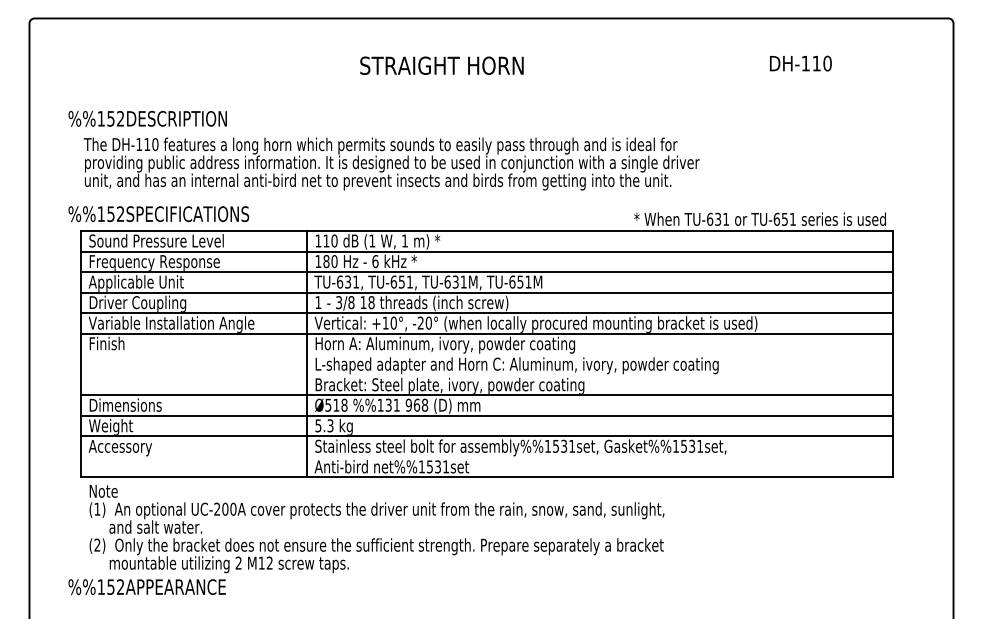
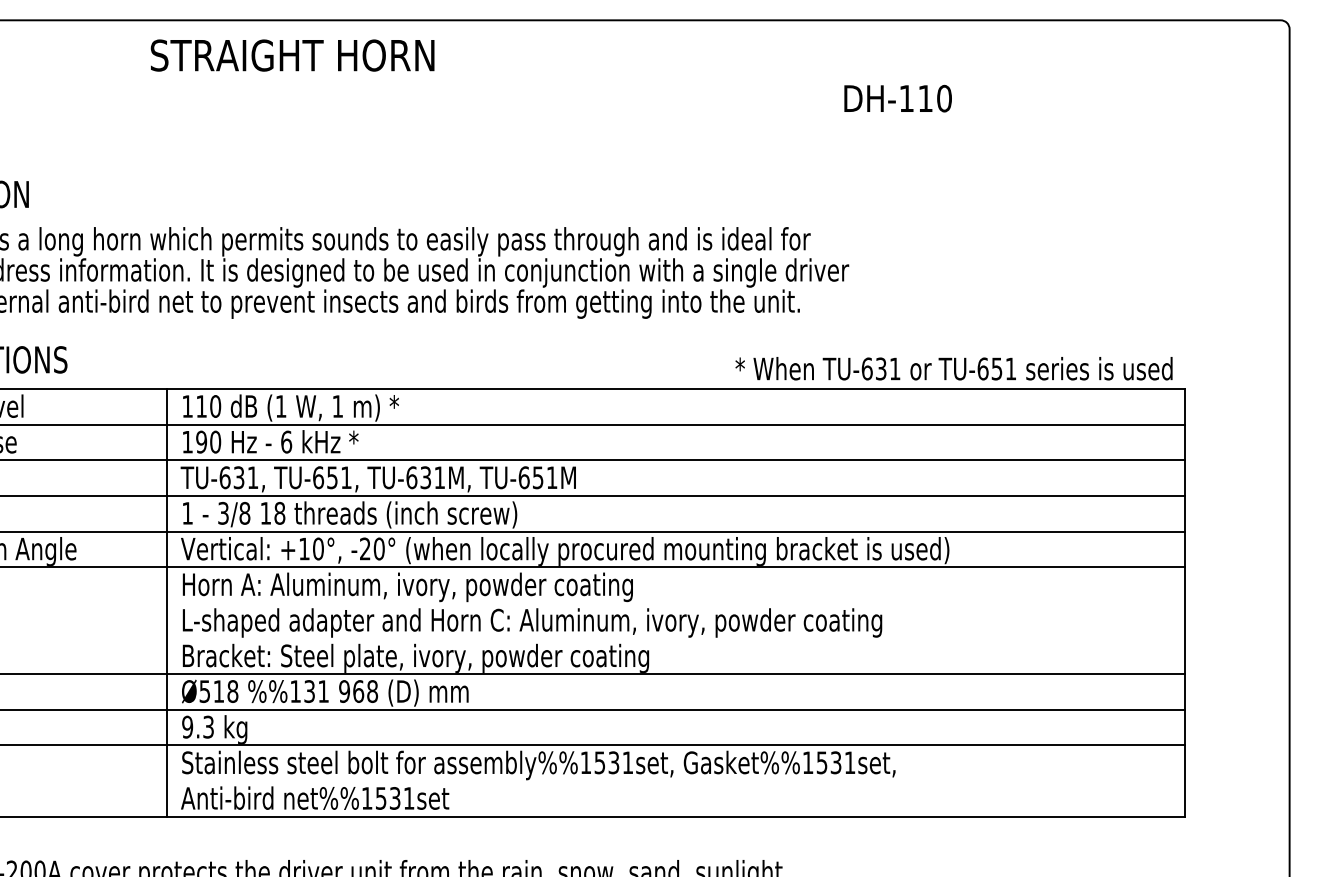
text: (800, 63) -> (897, 98), moved
text: (441, 65) -> (291, 55), moved
text: (326, 261) -> (201, 442), 180 -> 190
text: (318, 425) -> (187, 726), 5.3 -> 9.3

